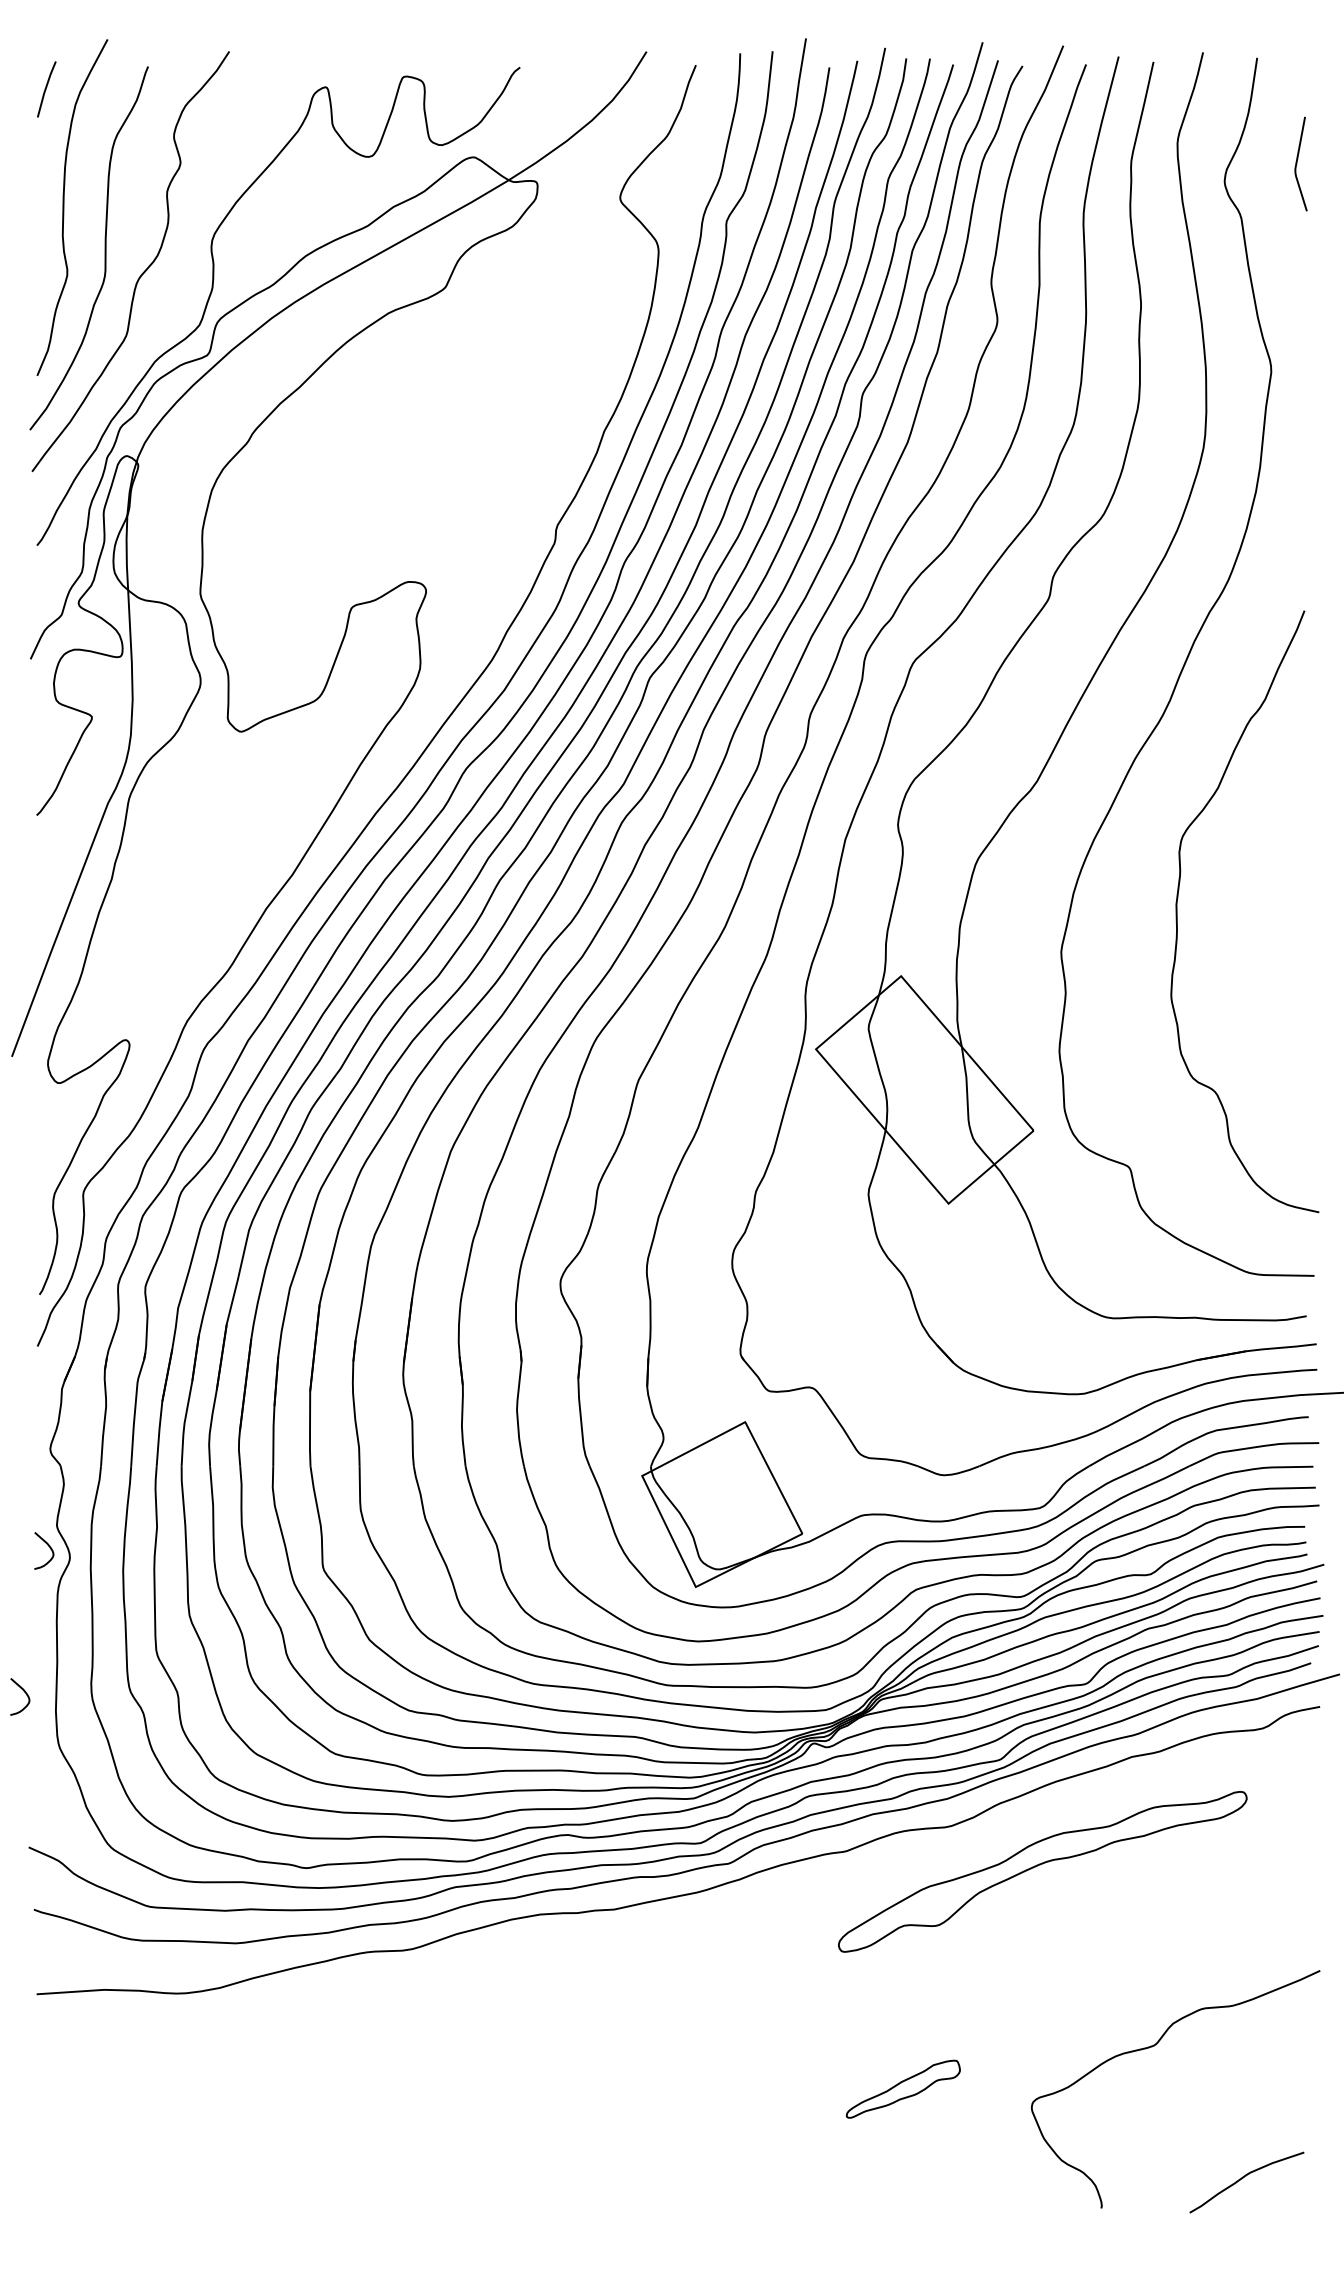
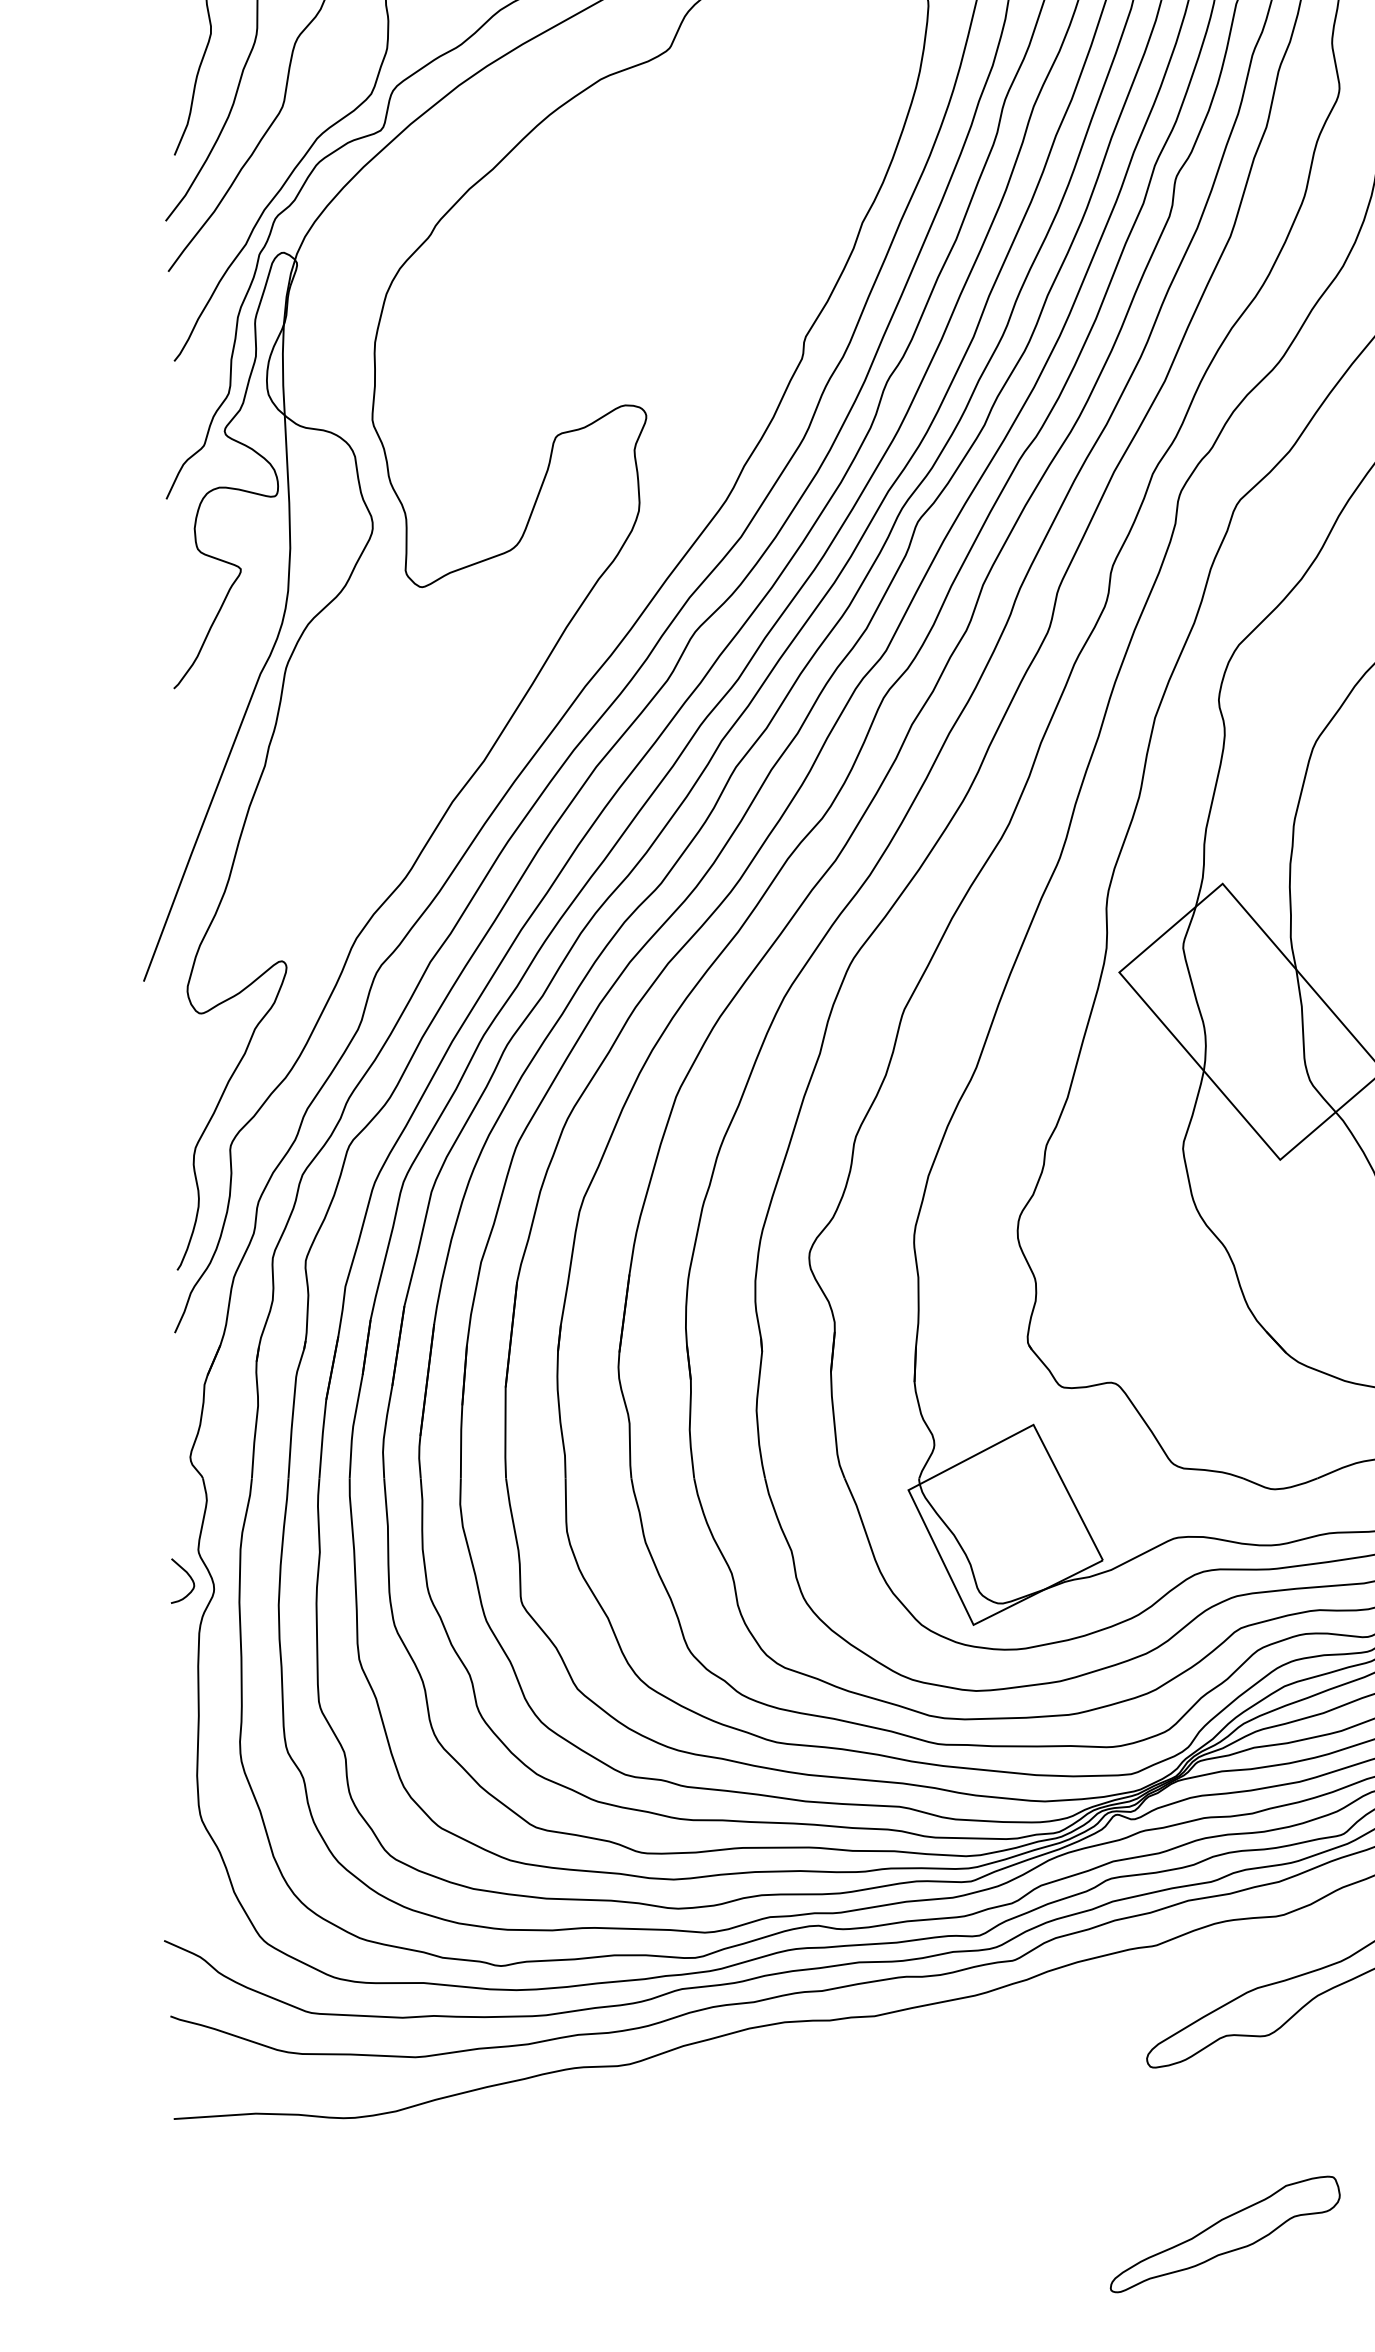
curve: (24, 1692) -> (159, 1752), removed
part: (903, 2088) -> (1225, 2233), size x1.67

